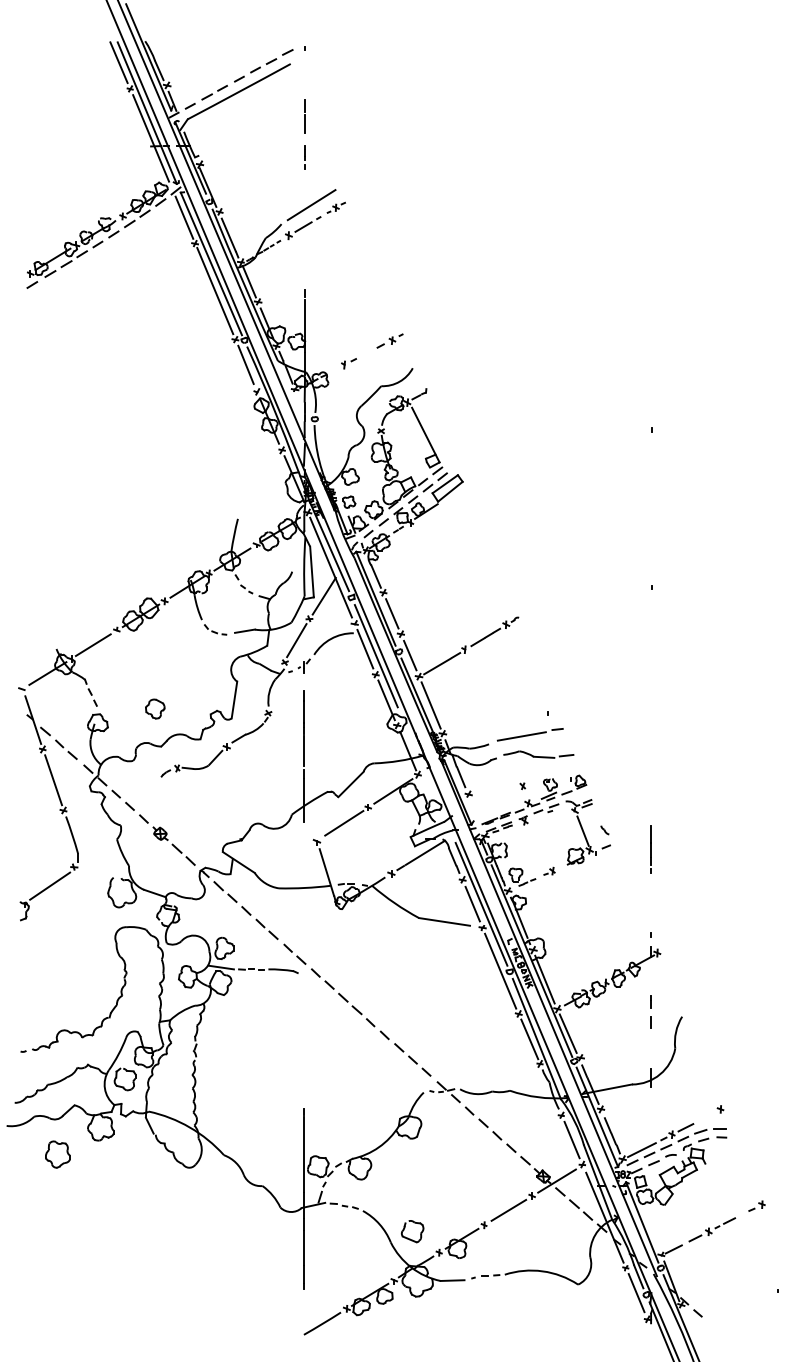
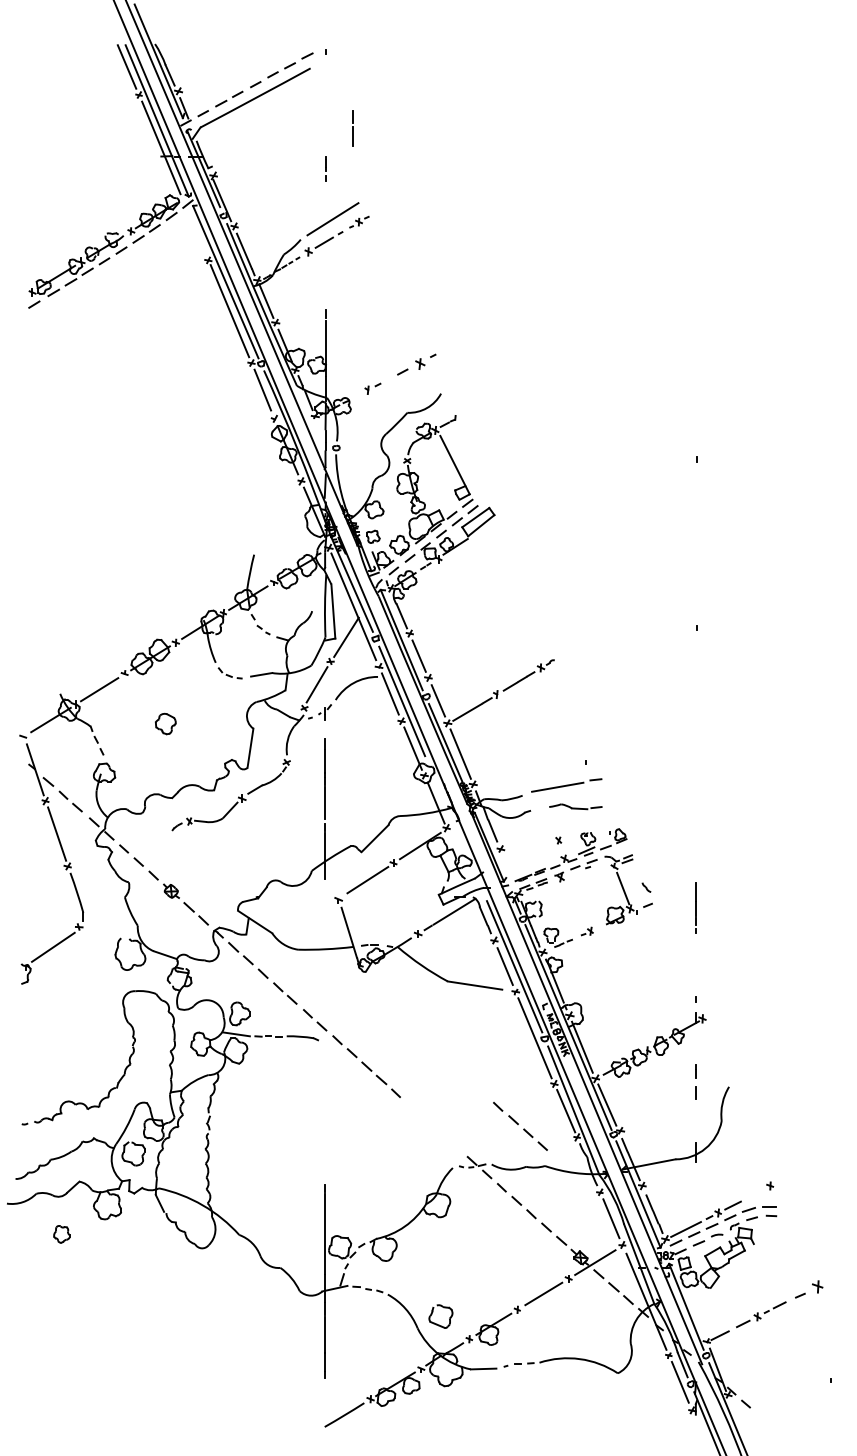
line: (304, 116) -> (352, 128), moved
line: (183, 217) -> (196, 232), removed
part: (389, 340) -> (416, 364), size x1.4
part: (154, 708) -> (165, 723), moved
part: (538, 754) -> (575, 806), size x0.7
part: (405, 1053) -> (520, 1126), moved
part: (57, 1154) -> (61, 1234), size x0.6
part: (756, 1206) -> (808, 1289), size x1.6

